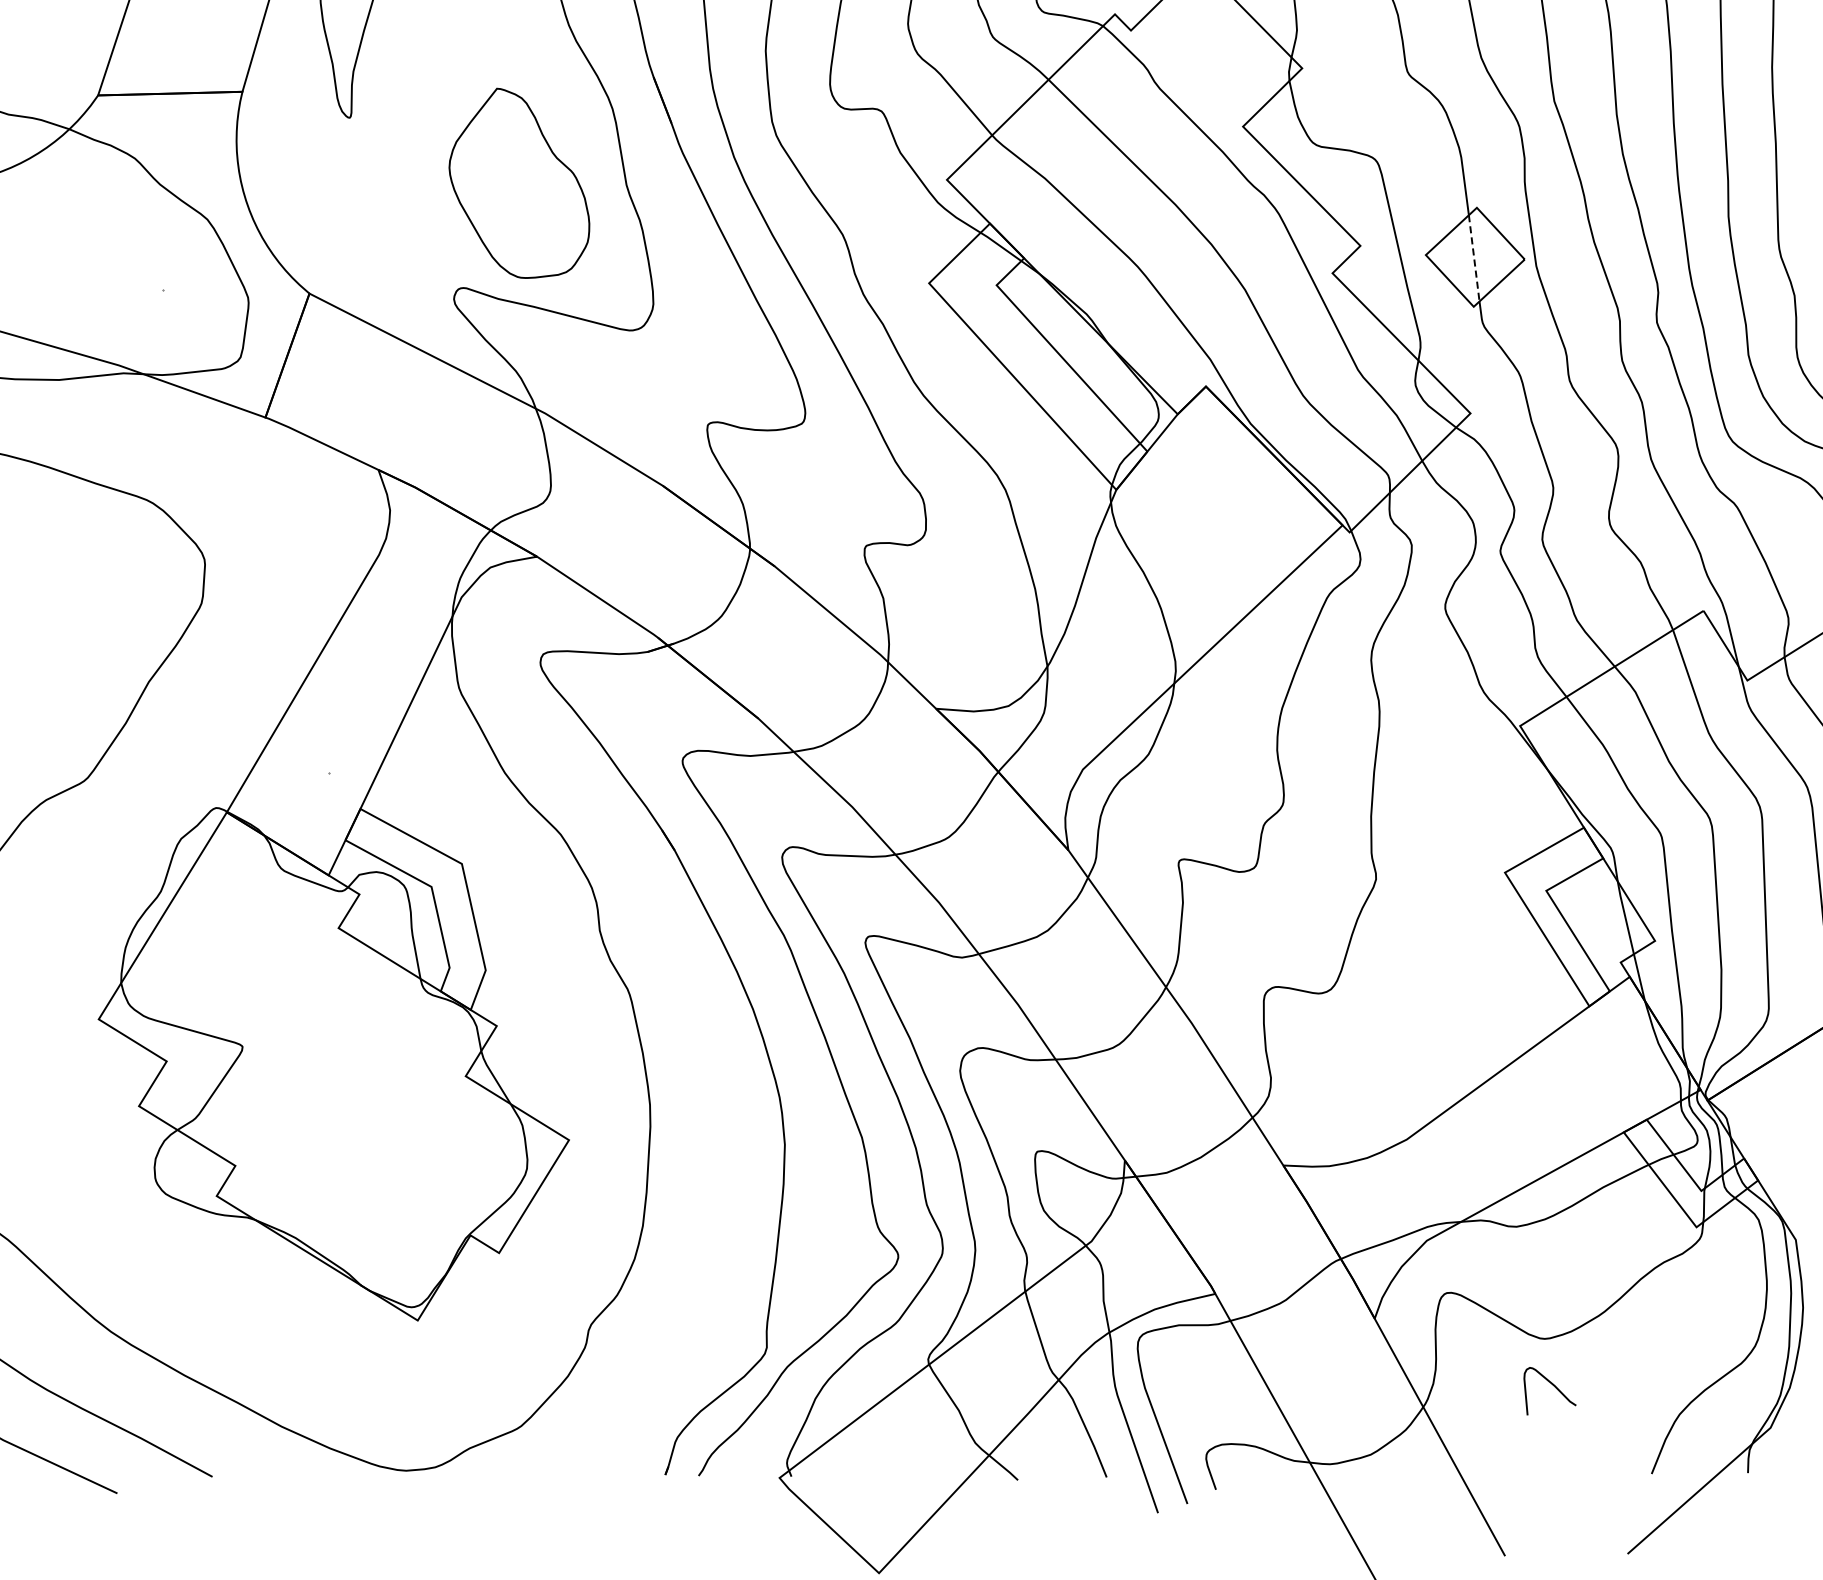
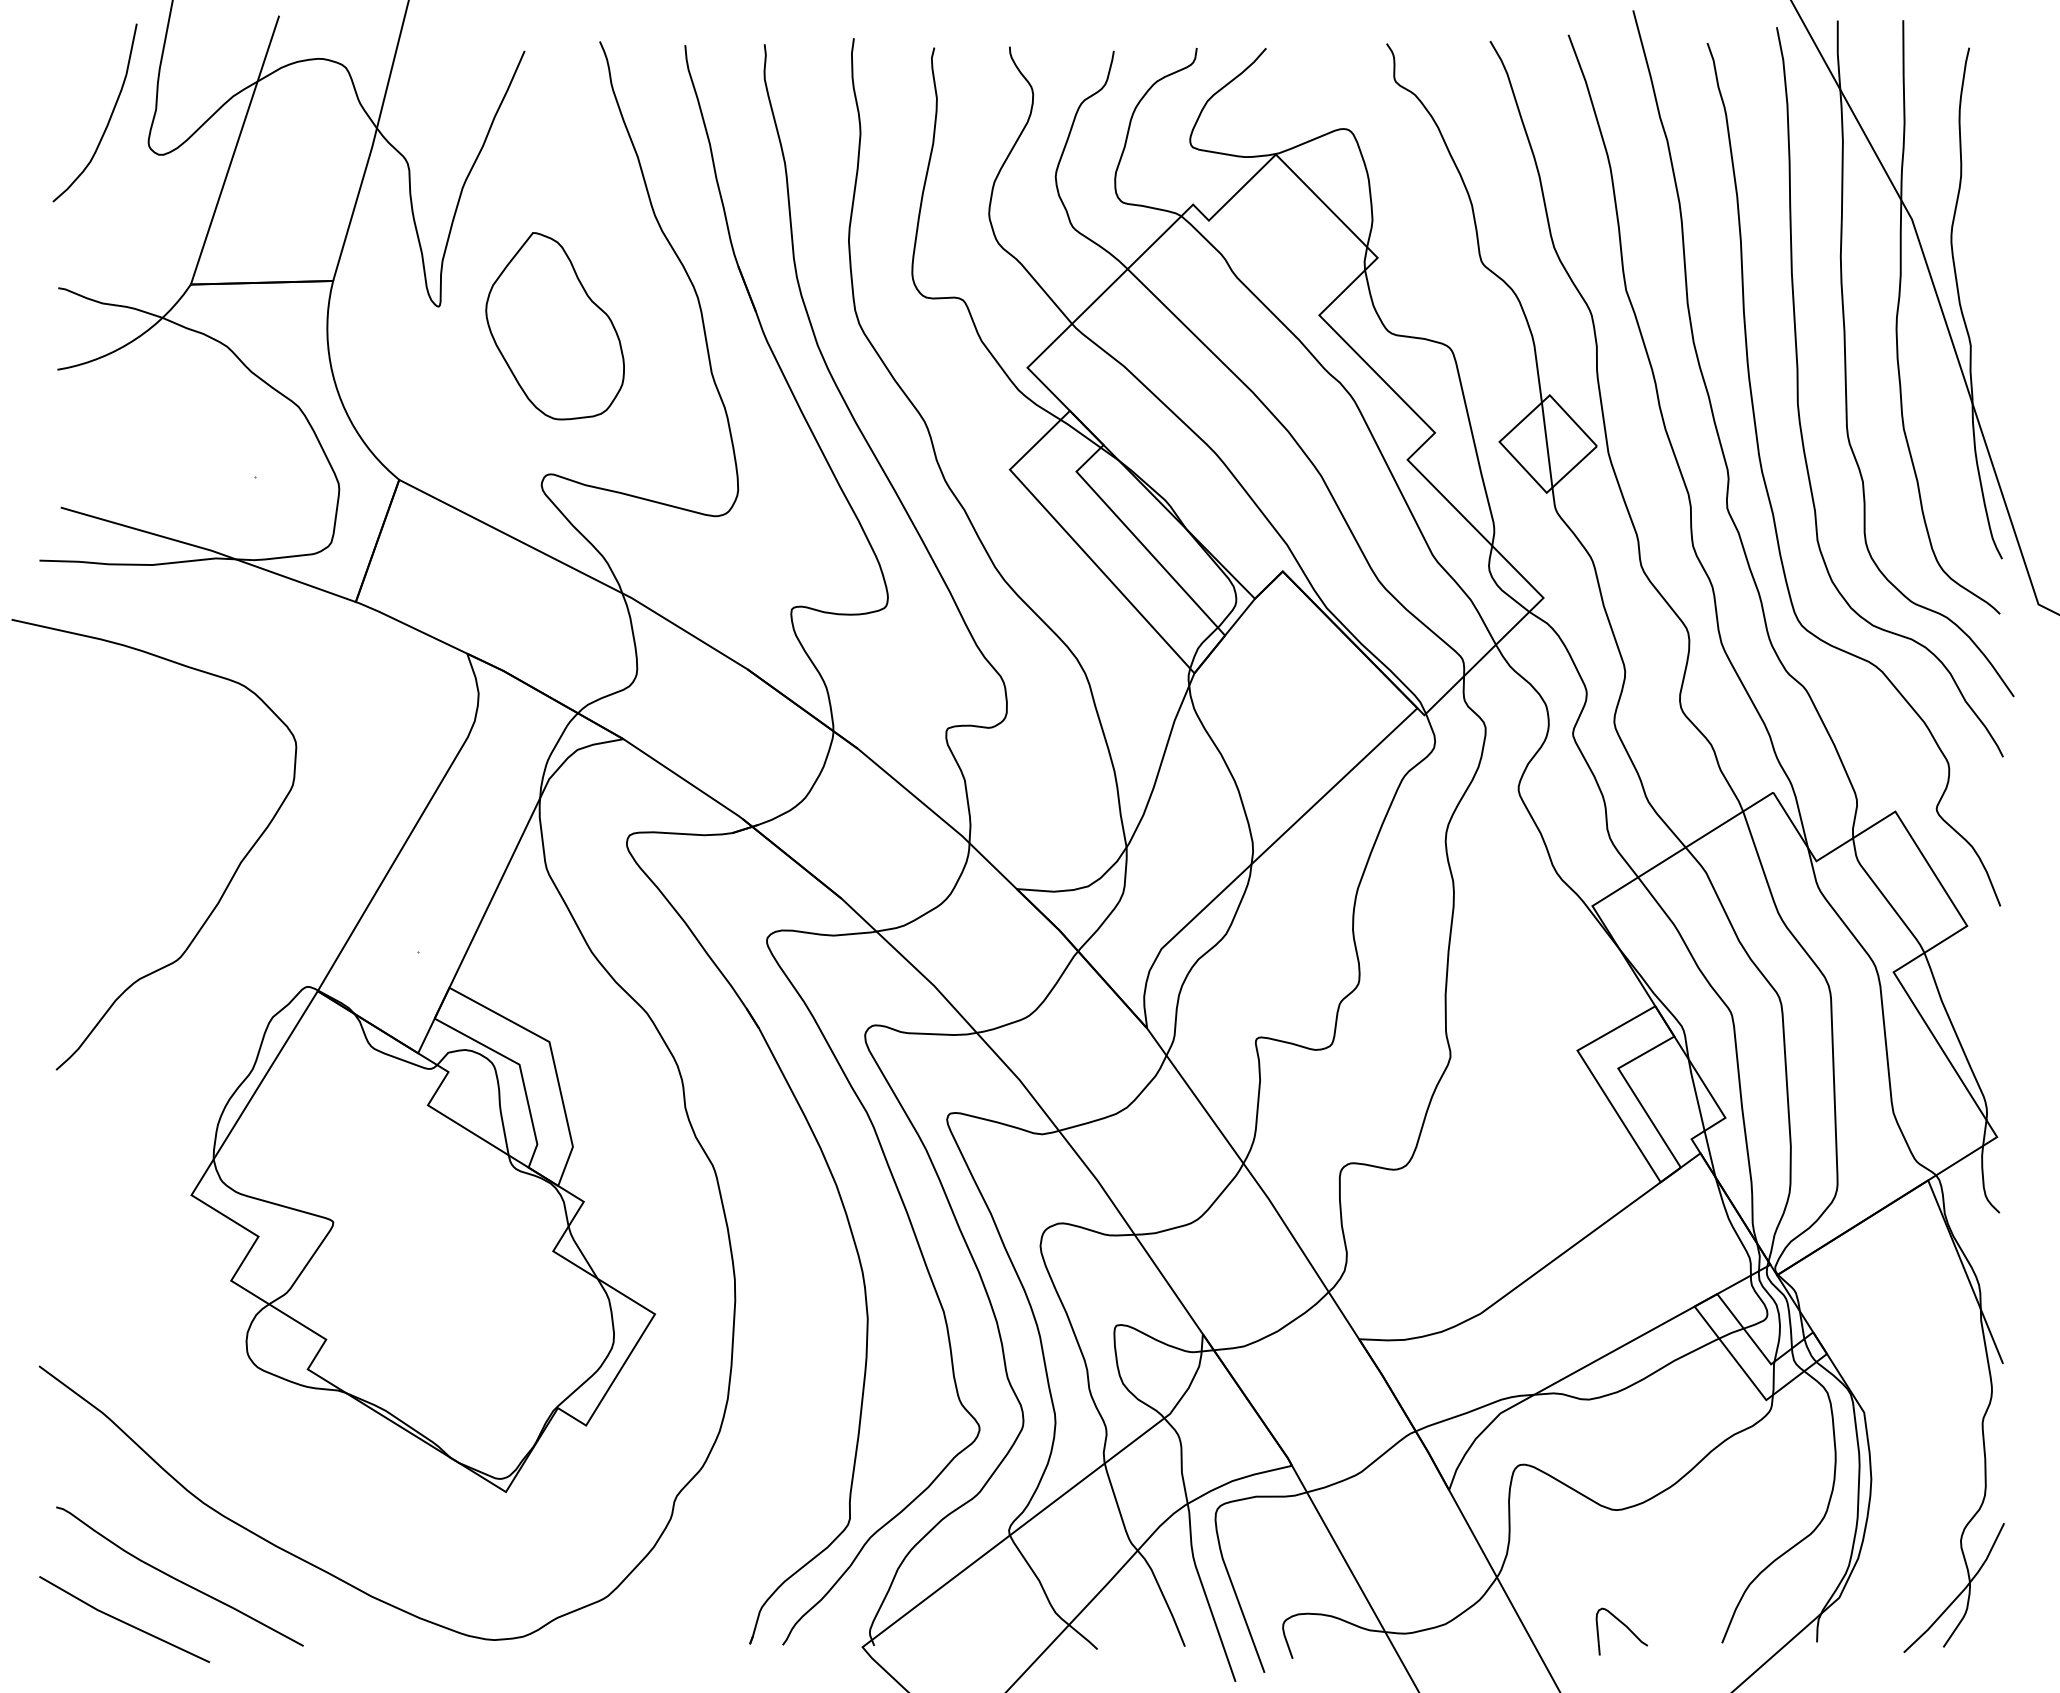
part: (518, 183) -> (554, 326), moved
line: (1474, 258) -> (1547, 445), dashed -> solid
curve: (1552, 1385) -> (1624, 1626), moved

